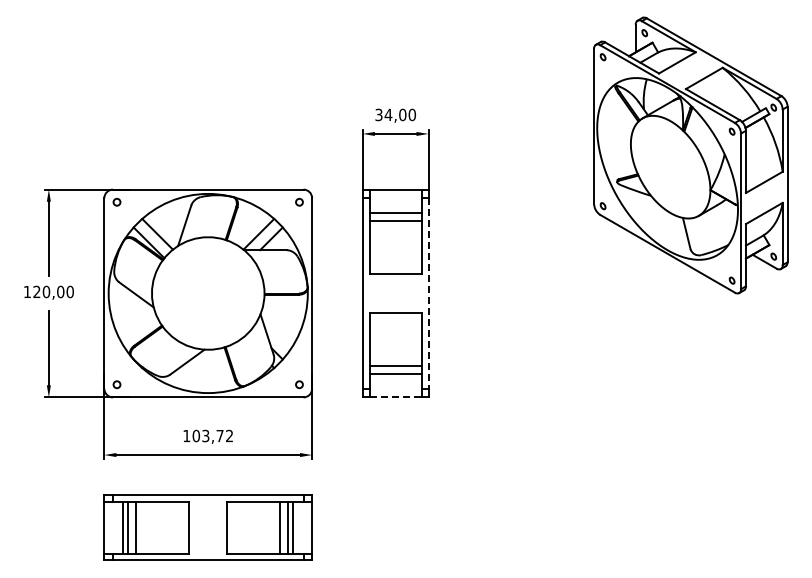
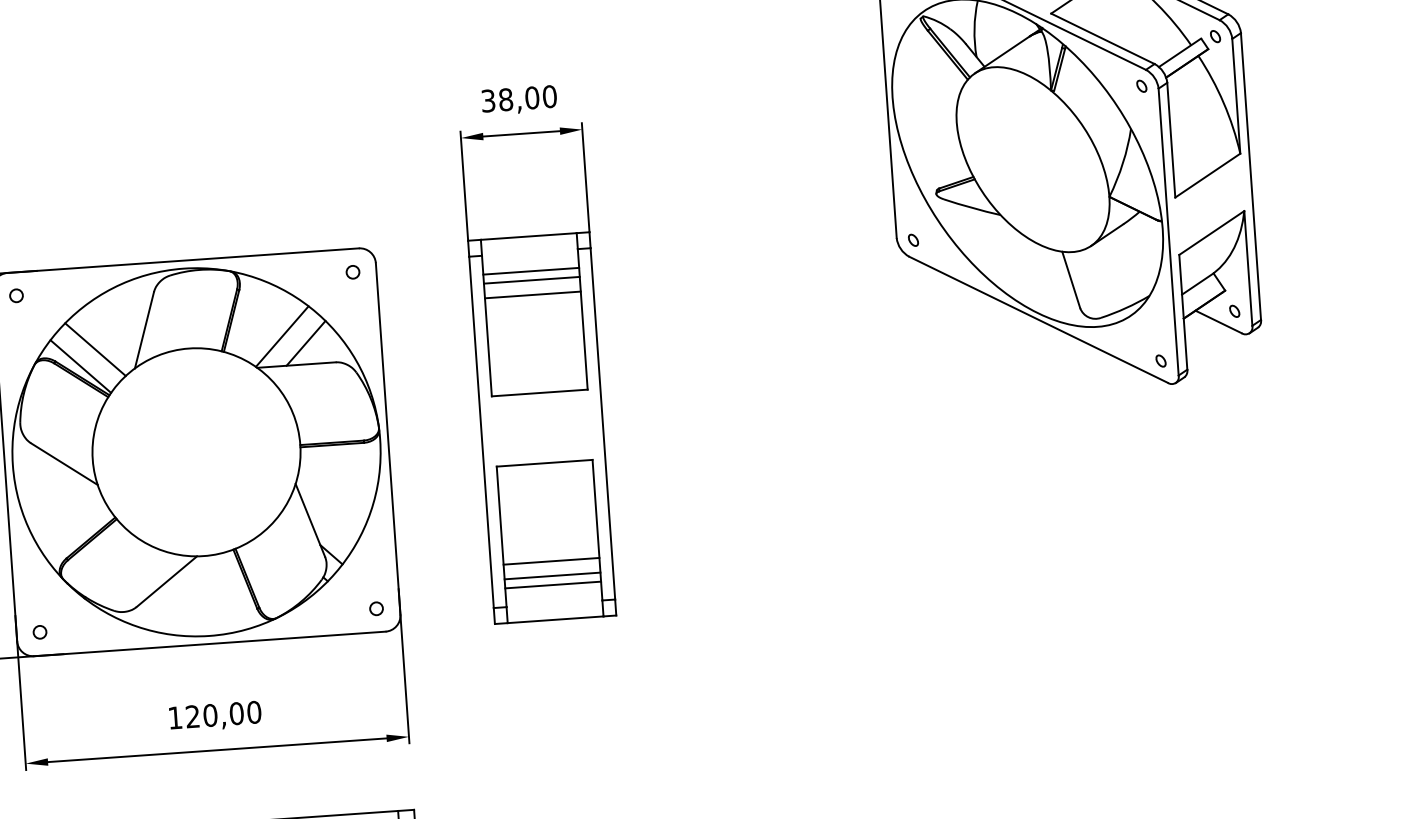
text: (388, 114) -> (505, 98), 34,00 -> 38,00
line: (395, 208) -> (530, 271), added
line: (428, 294) -> (602, 425), dashed -> solid
line: (395, 378) -> (552, 584), added
line: (395, 397) -> (555, 619), dashed -> solid
text: (212, 435) -> (222, 713), 103,72 -> 120,00

